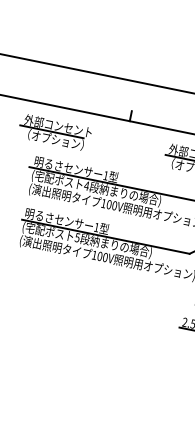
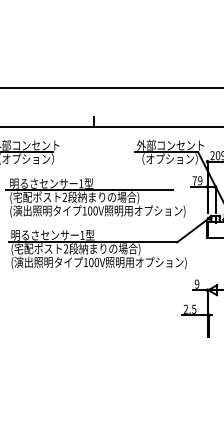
text: (86, 185) -> (64, 196), 4 -> 2
text: (76, 237) -> (65, 248), 5 -> 2

